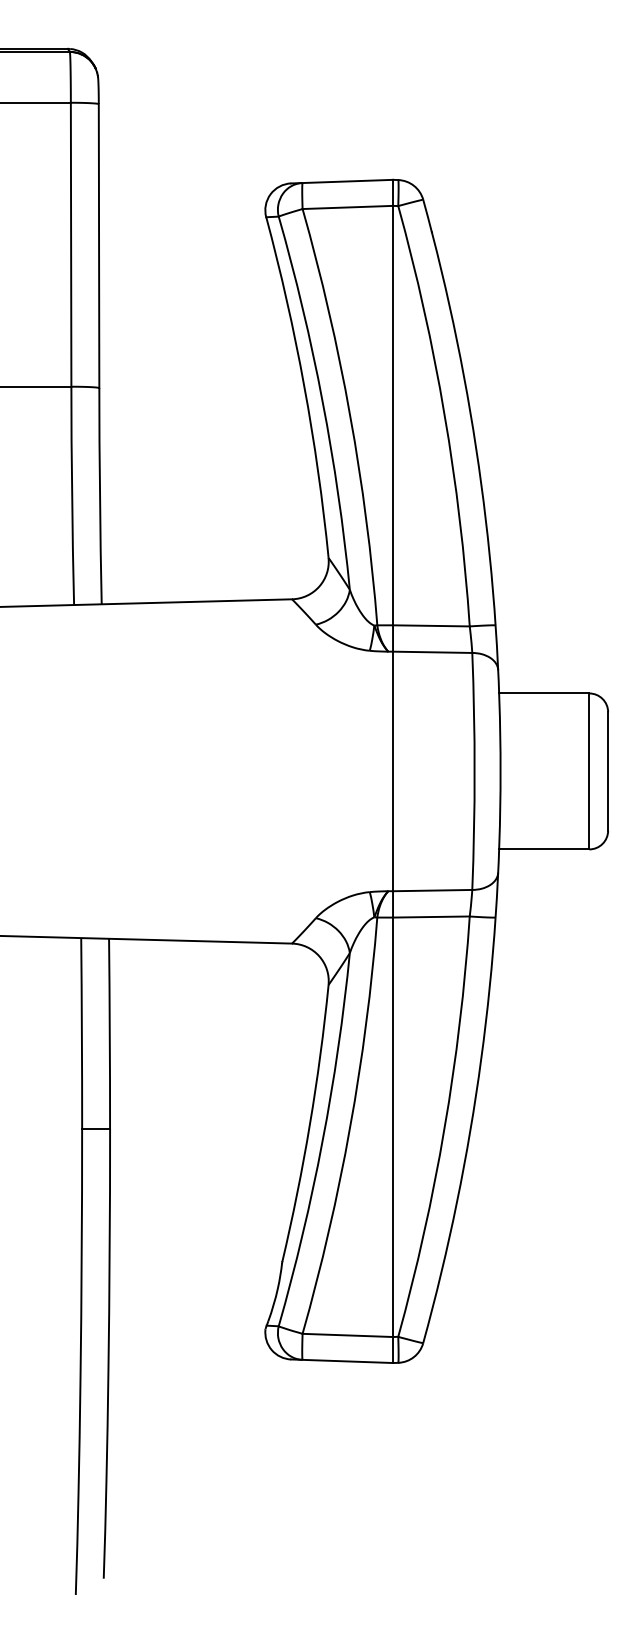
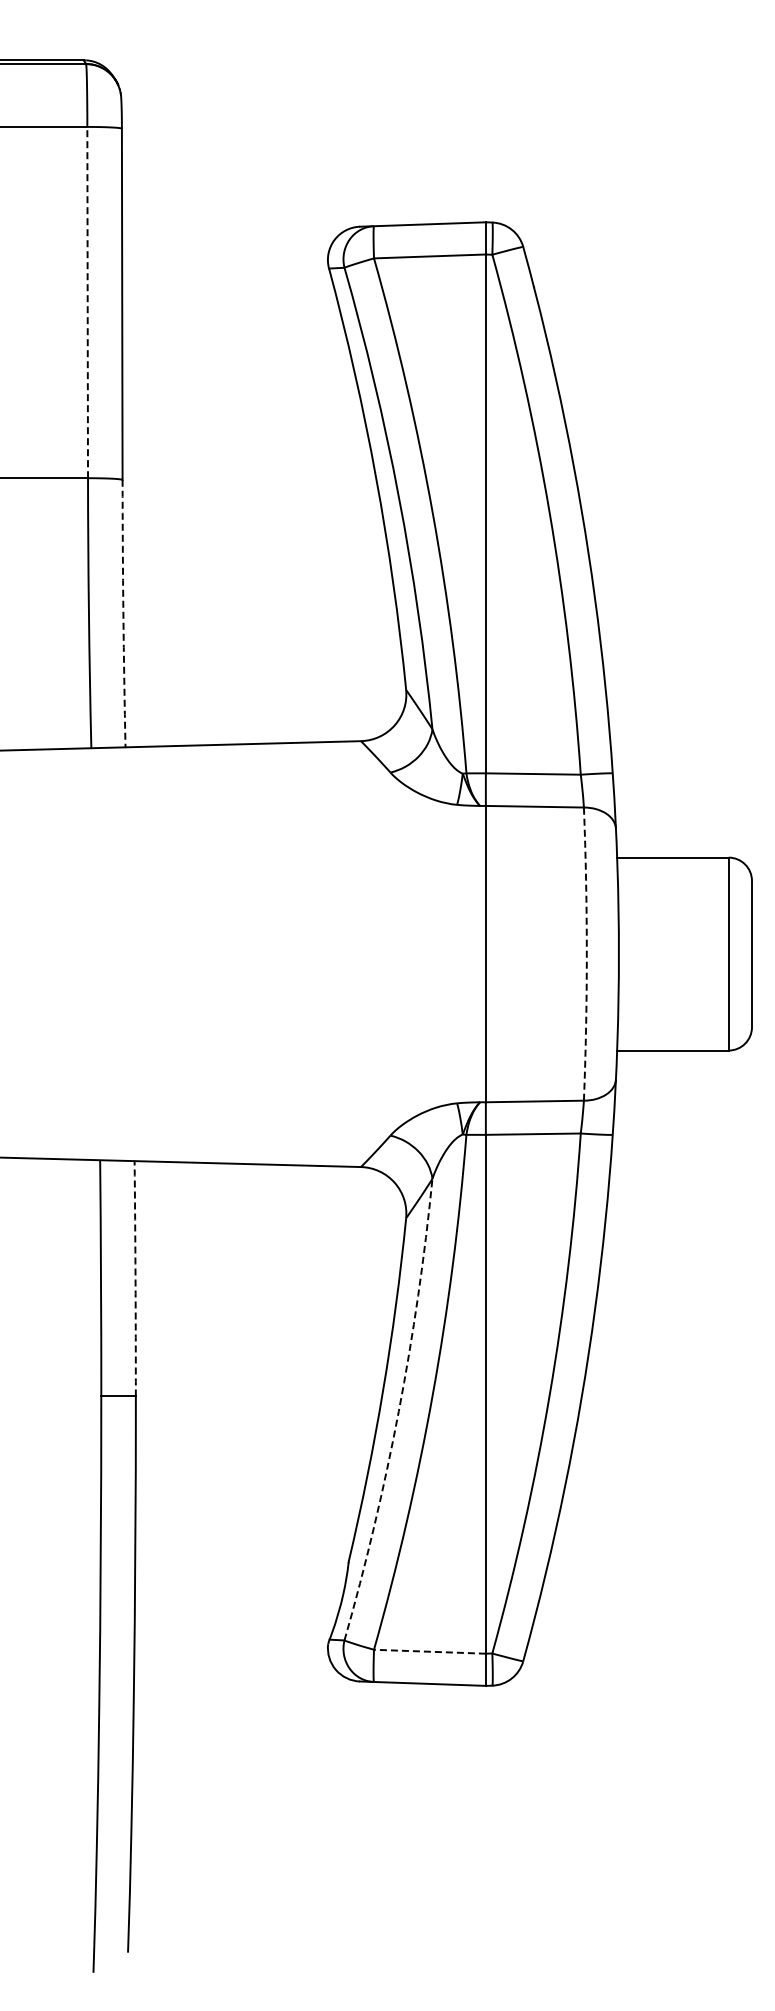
line: (70, 244) -> (87, 302), solid -> dashed
arc: (100, 496) -> (123, 613), solid -> dashed
arc: (474, 771) -> (586, 954), solid -> dashed
arc: (109, 1033) -> (135, 1278), solid -> dashed
arc: (322, 1141) -> (398, 1411), solid -> dashed
line: (347, 1335) -> (429, 1651), solid -> dashed

